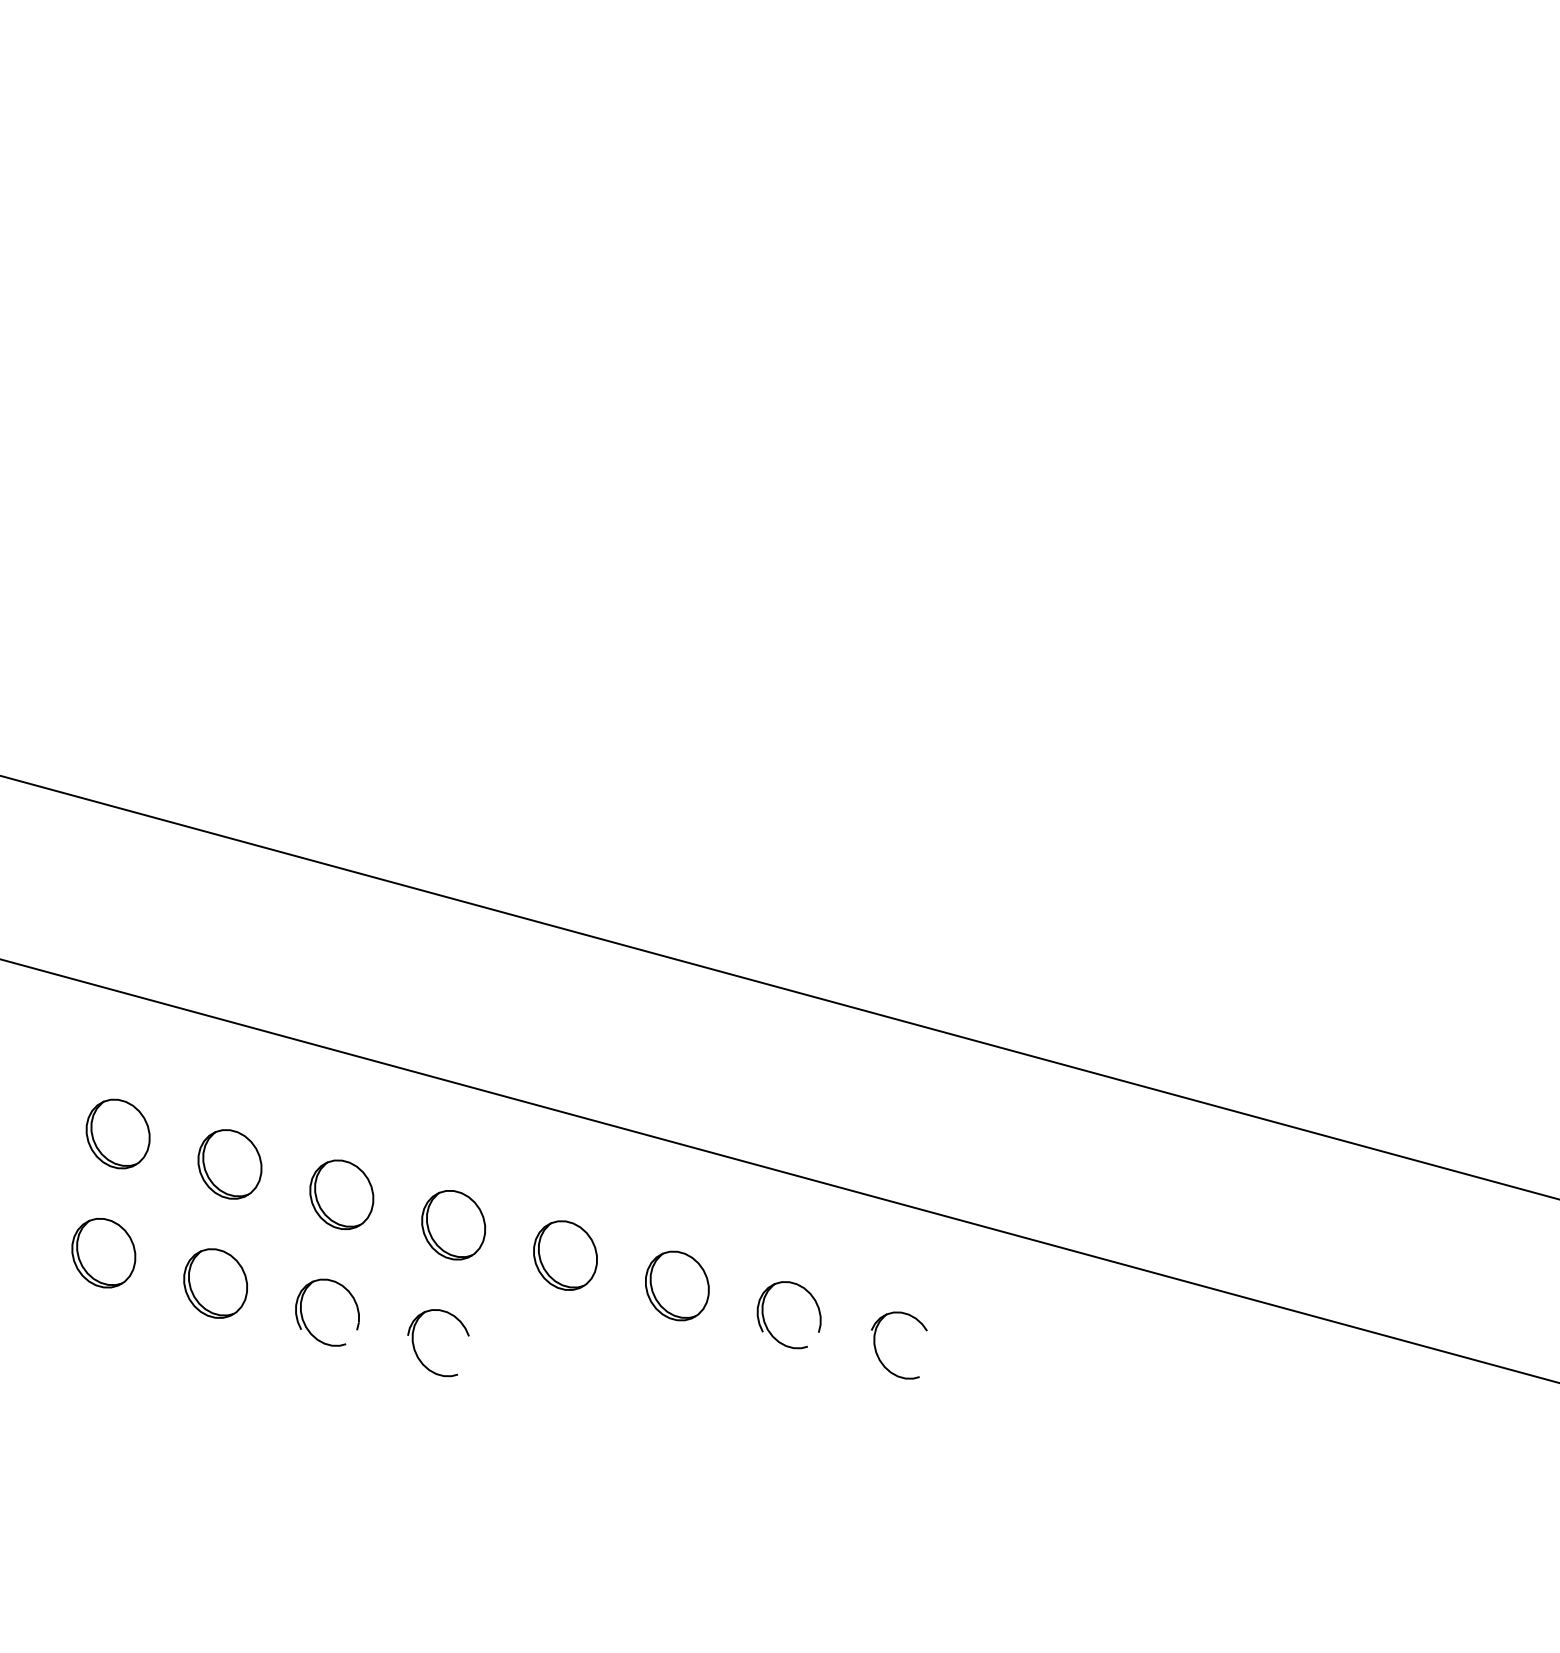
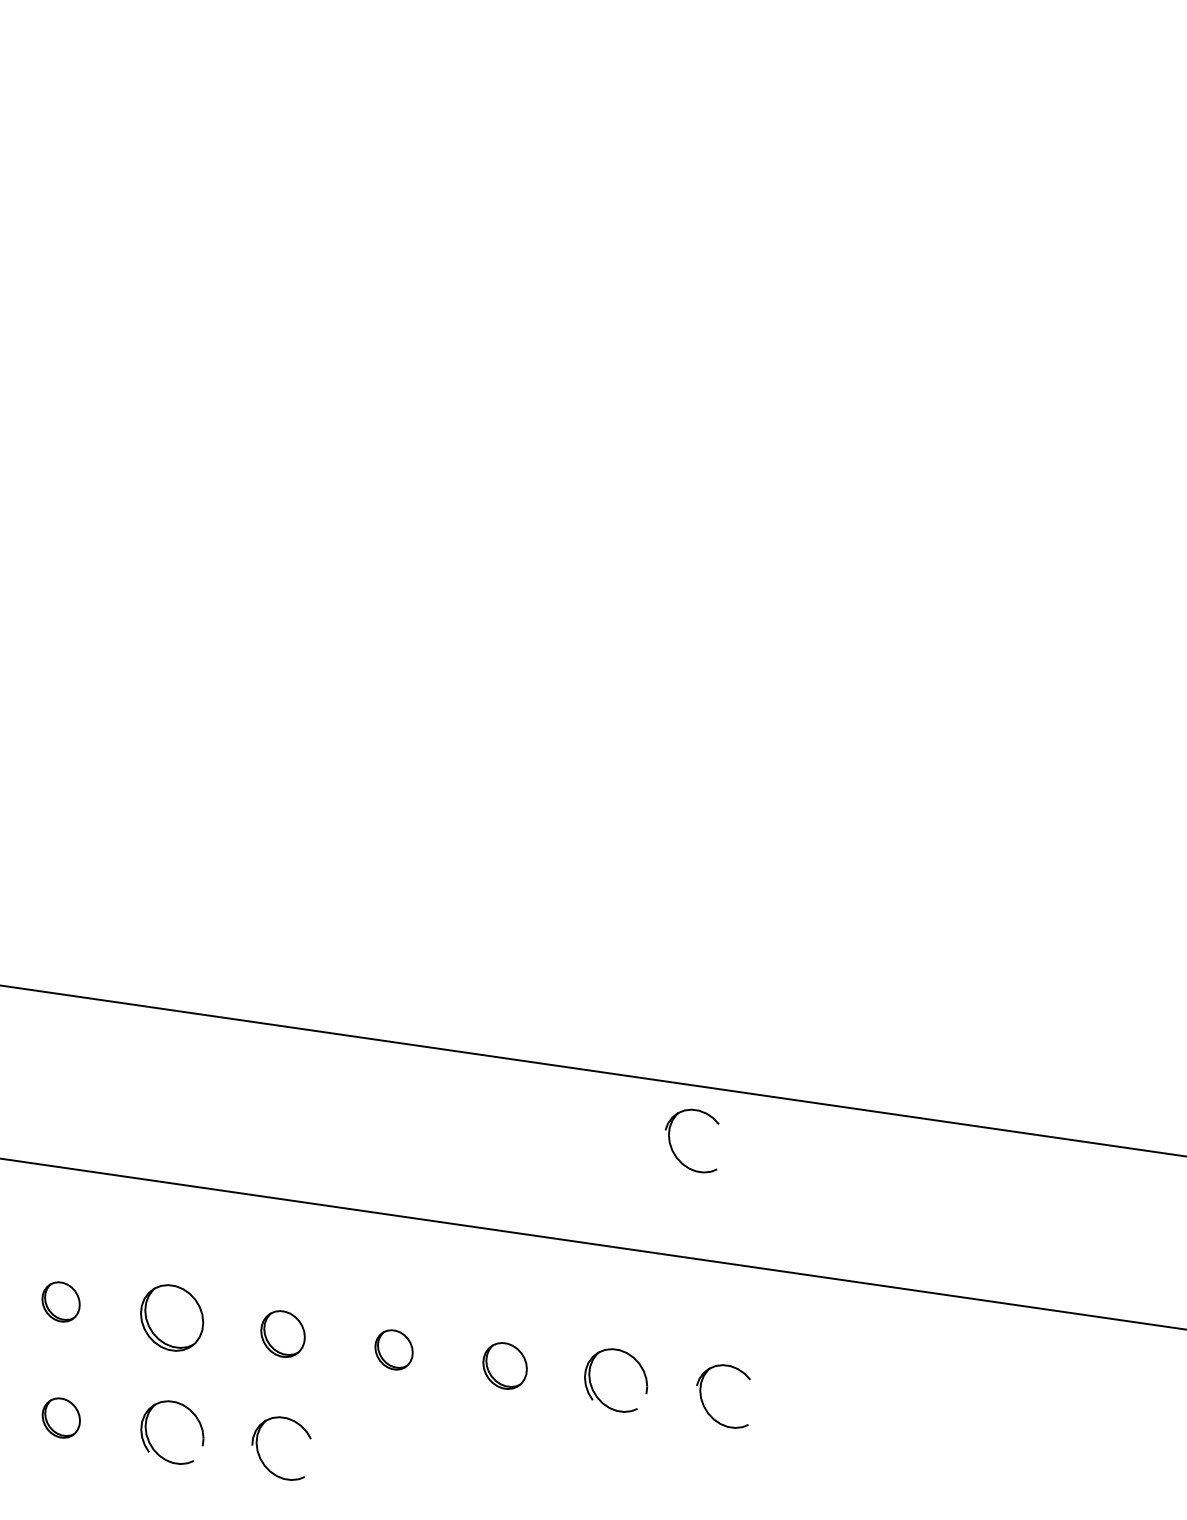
part: (878, 1088) -> (674, 1152), added
part: (229, 1164) -> (60, 1302), size x0.6
part: (453, 1225) -> (282, 1334), size x0.7
part: (565, 1255) -> (394, 1349), size x0.6
part: (215, 1283) -> (61, 1418), size x0.6
part: (677, 1285) -> (505, 1365), size x0.7

